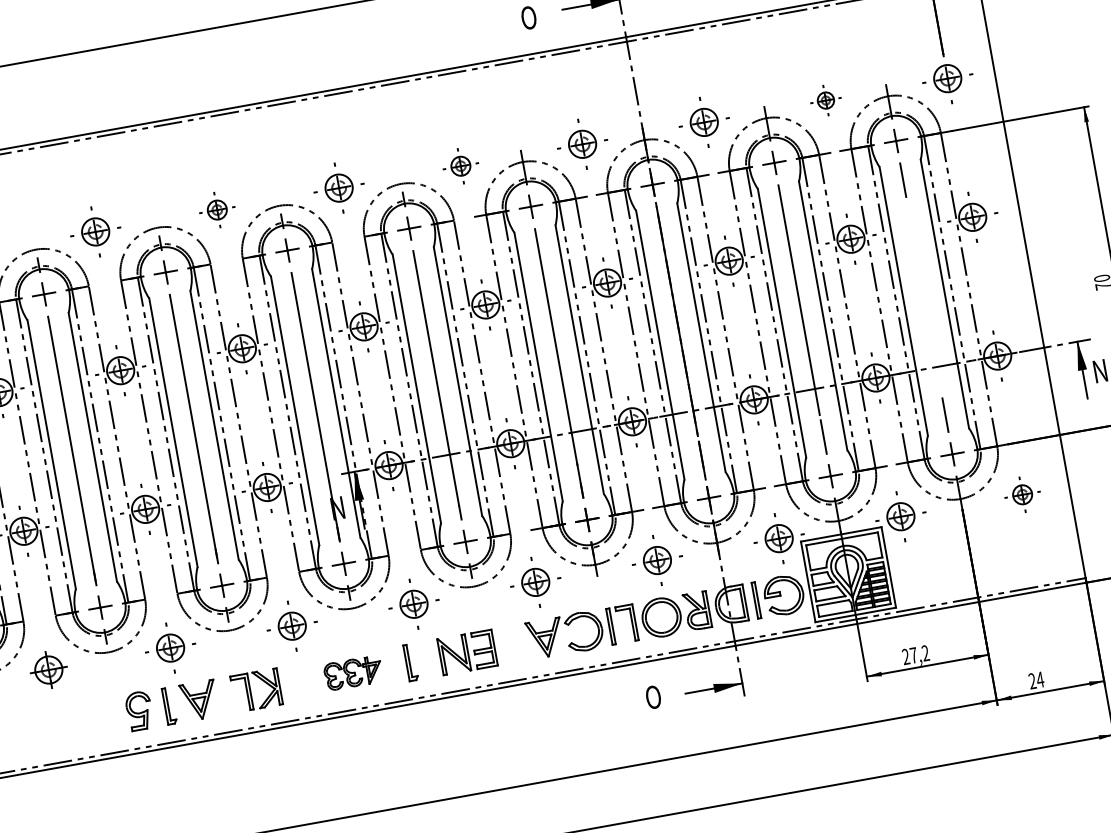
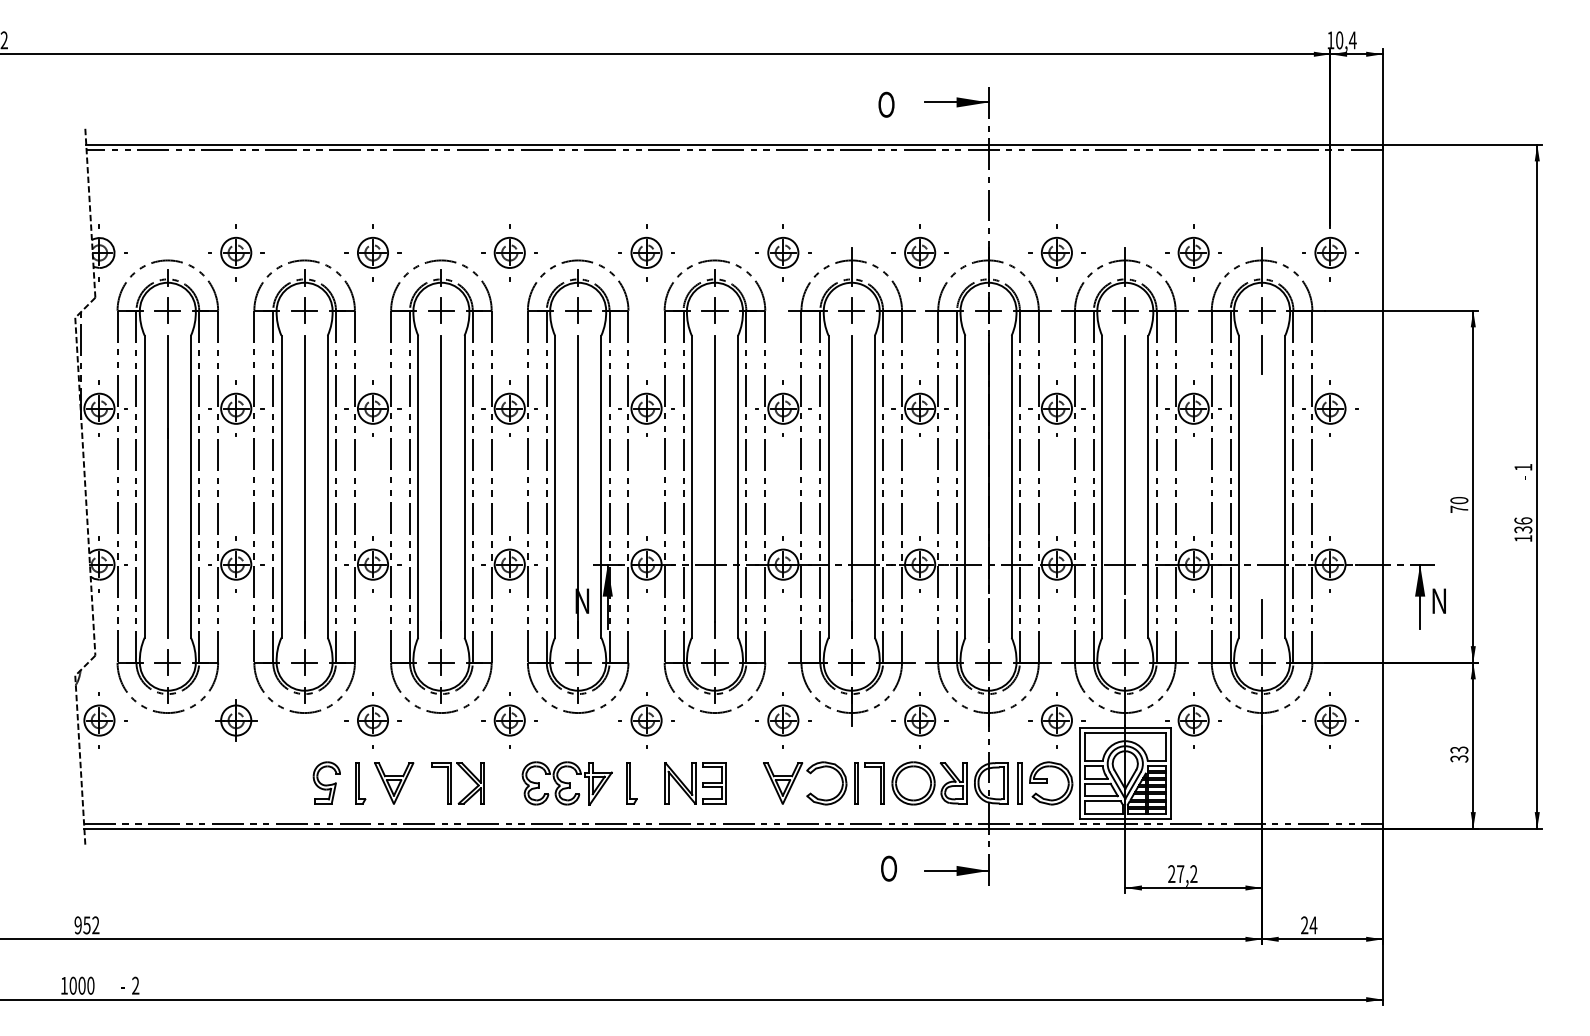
part: (825, 100) -> (1193, 252), size x1.67
part: (460, 165) -> (783, 252), size x1.43
part: (217, 209) -> (509, 252), size x1.43
part: (1022, 494) -> (1330, 720), size x1.43
part: (352, 673) -> (566, 783), size x1.43

